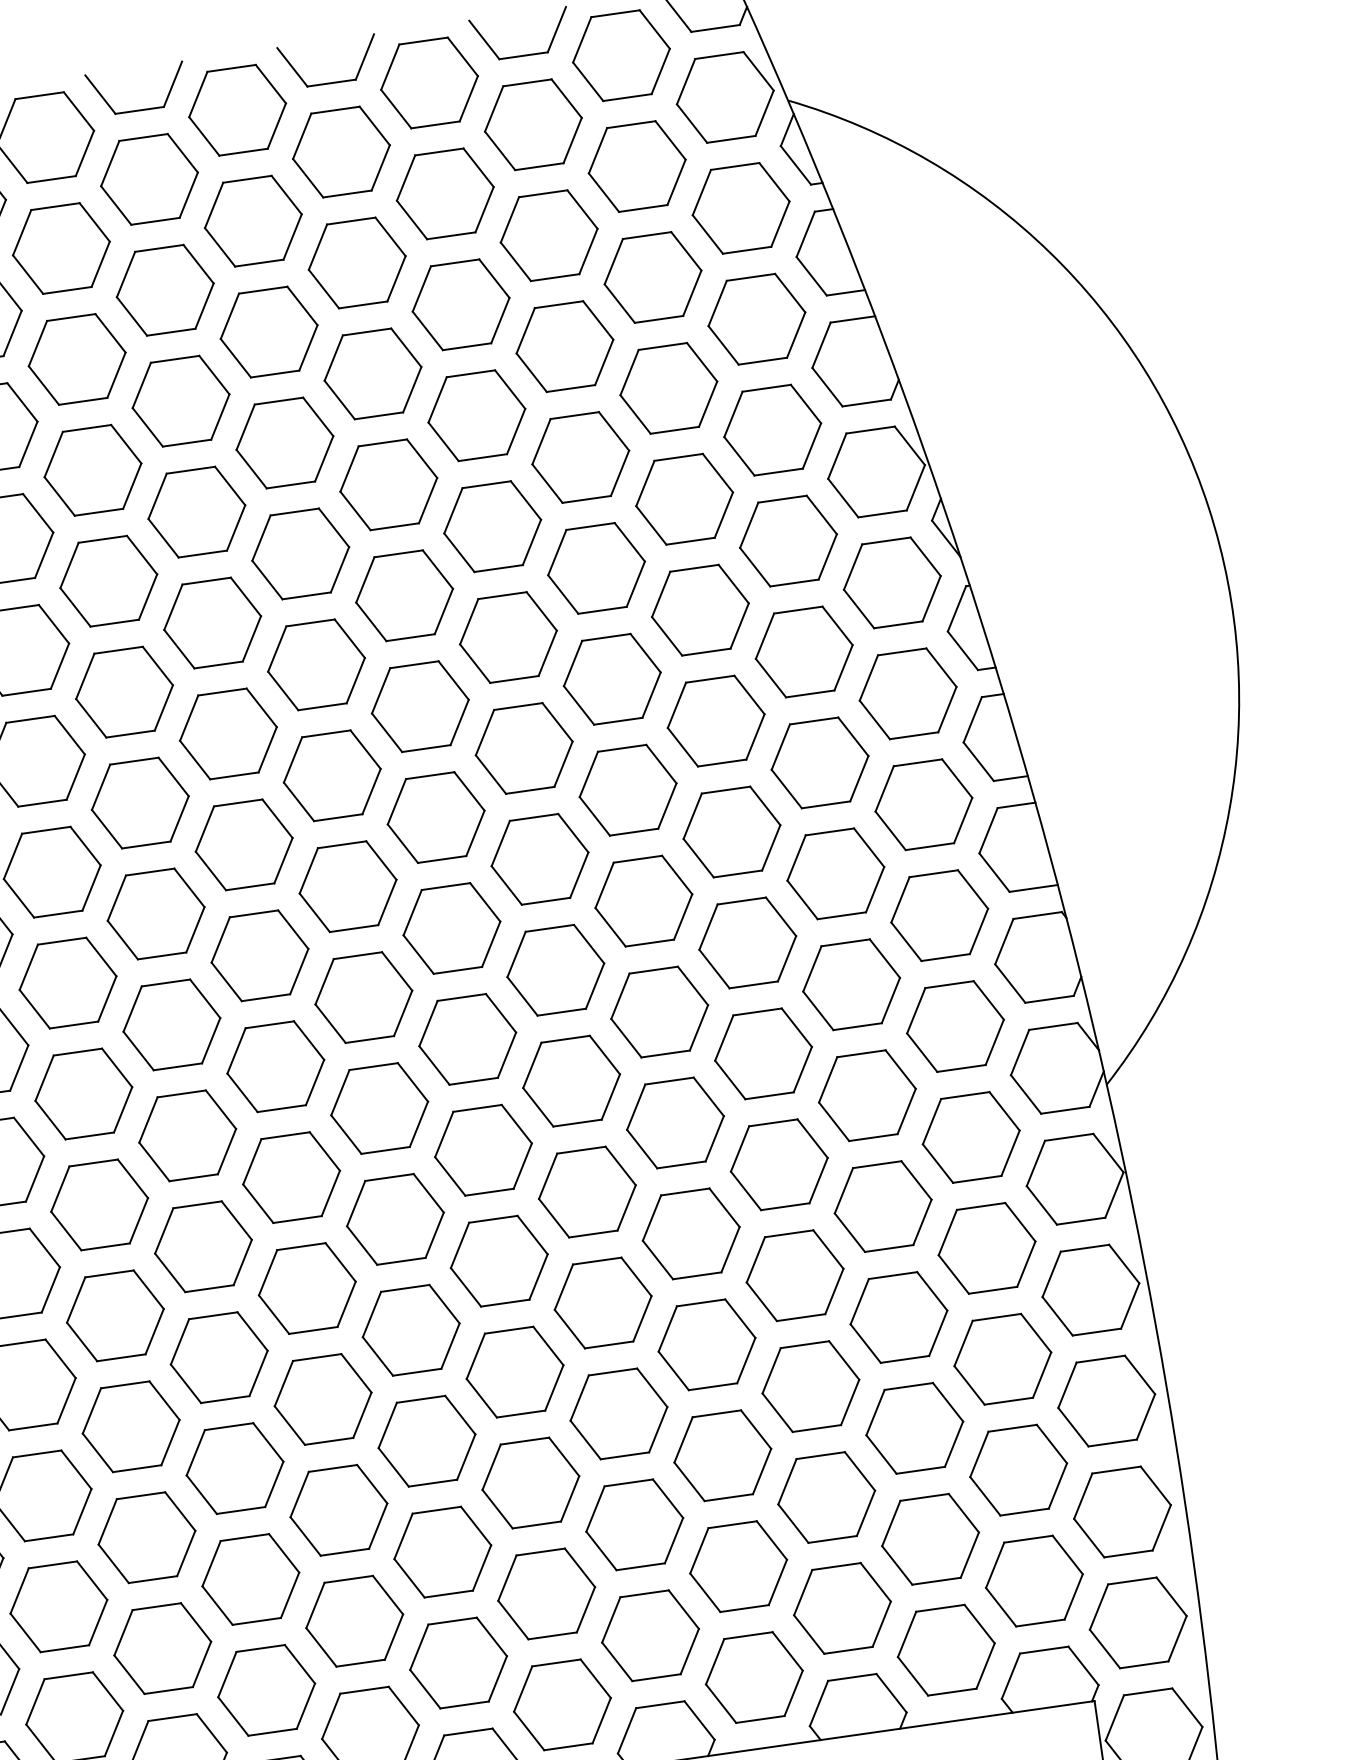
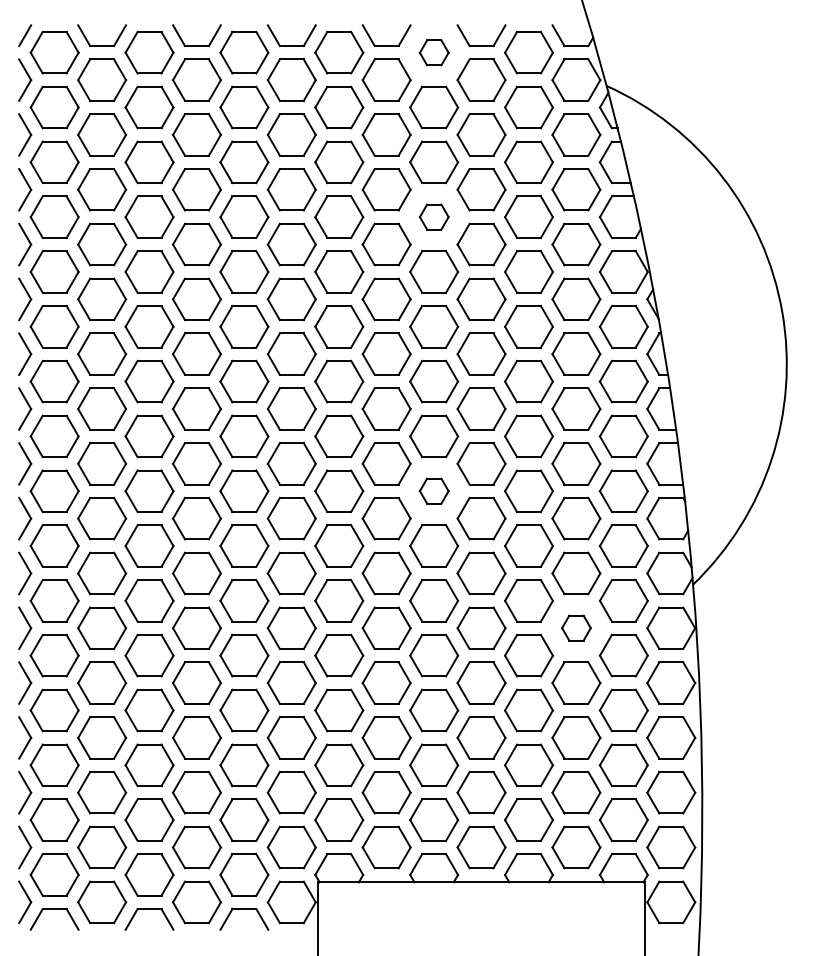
part: (430, 82) -> (434, 52), size x0.6
part: (477, 414) -> (434, 216), size x0.6
part: (556, 968) -> (434, 490), size x0.6
part: (883, 1204) -> (576, 627), size x0.6

